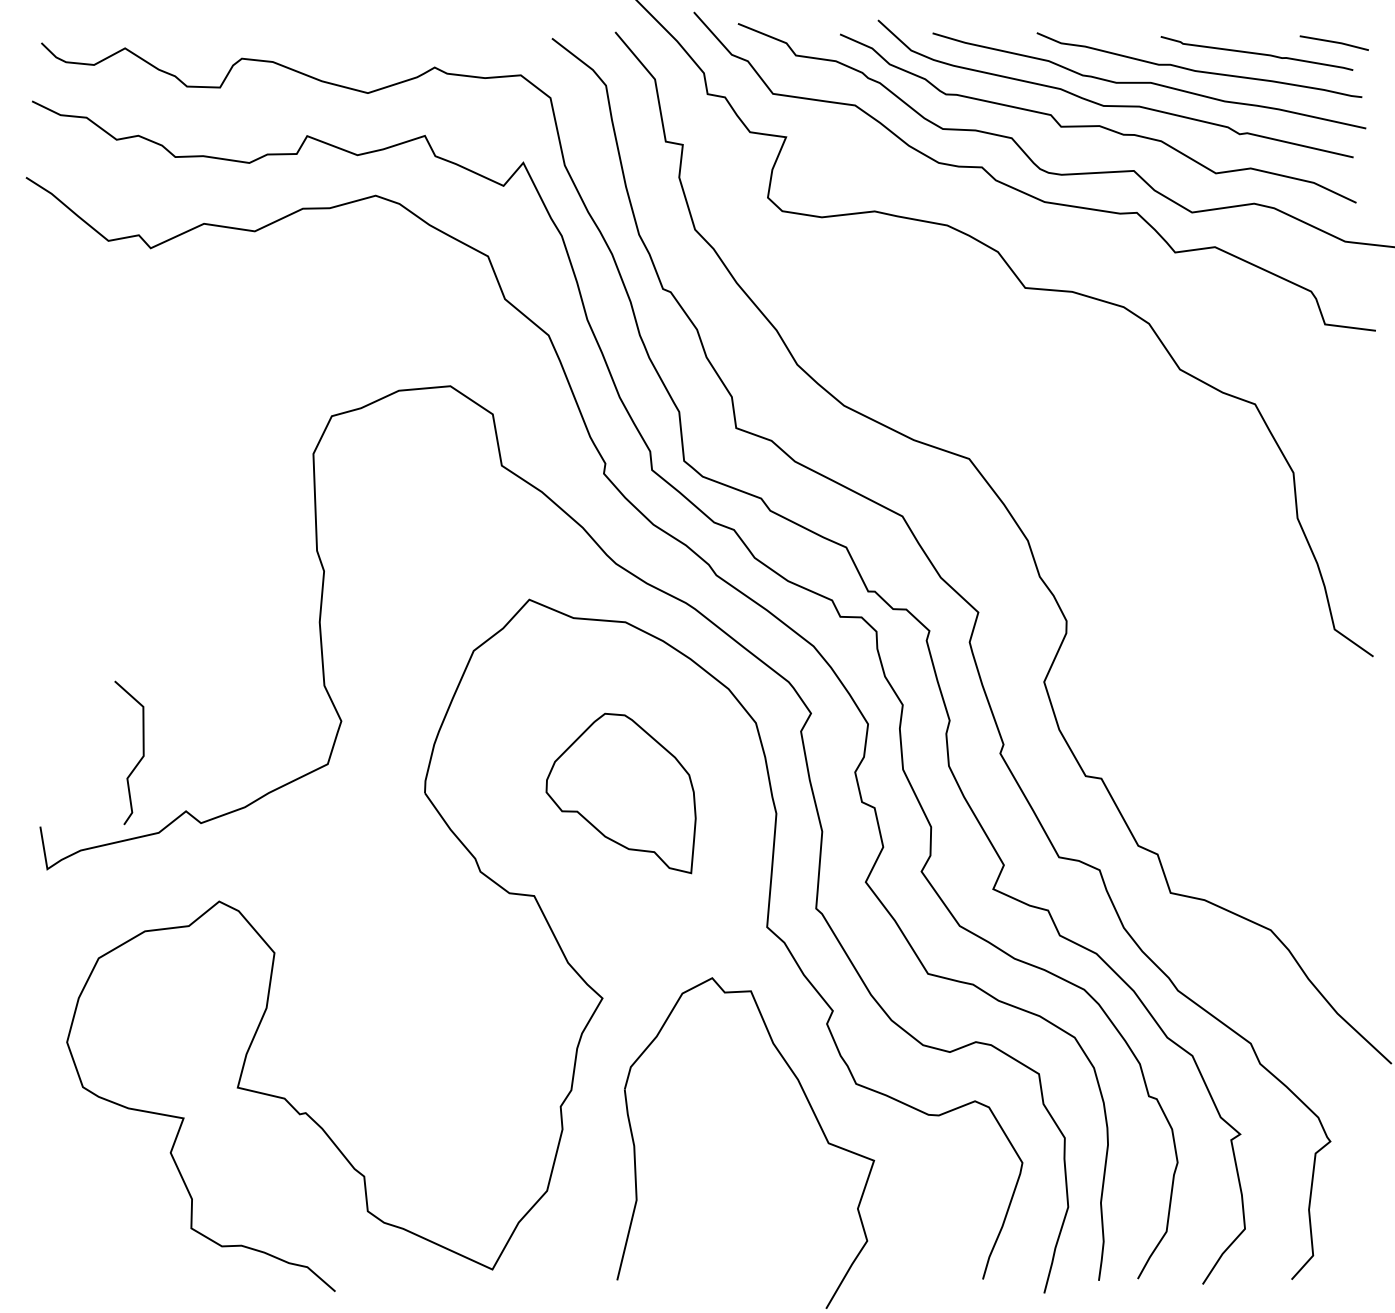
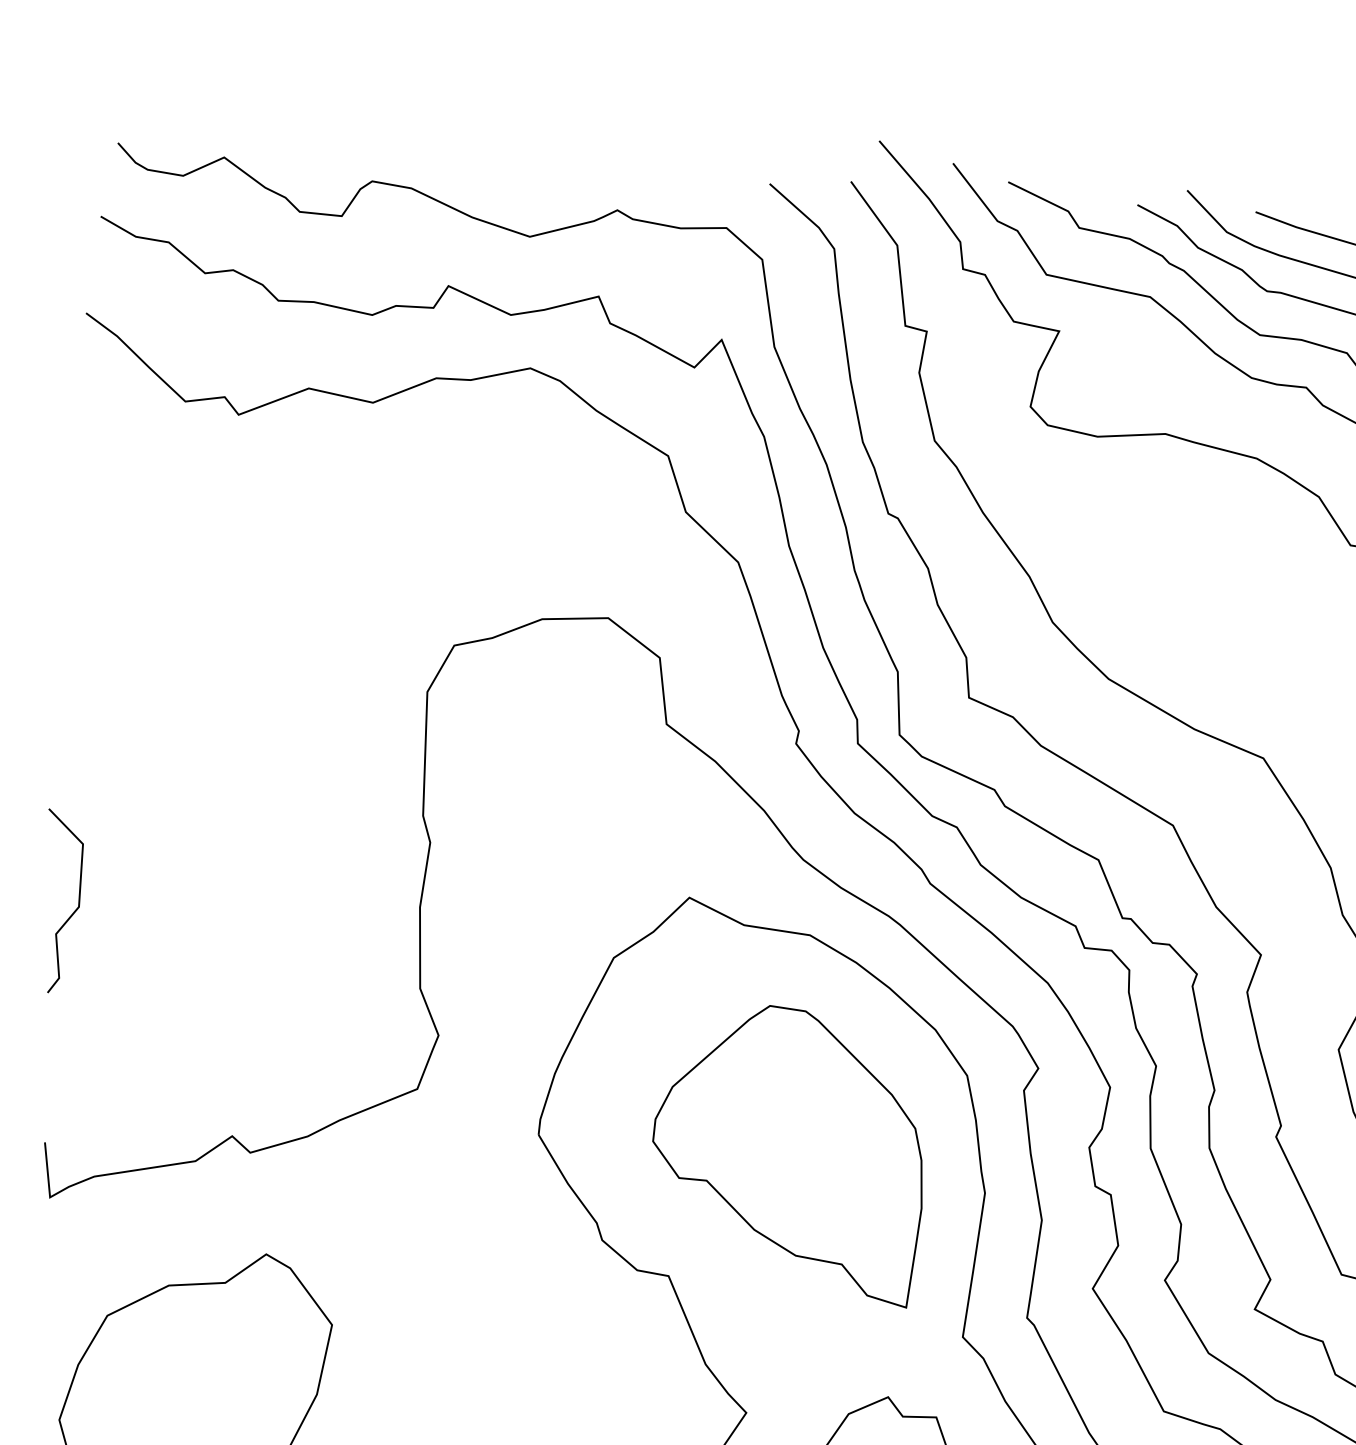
curve: (140, 758) -> (74, 909), moved
part: (620, 793) -> (787, 1153), size x1.43

